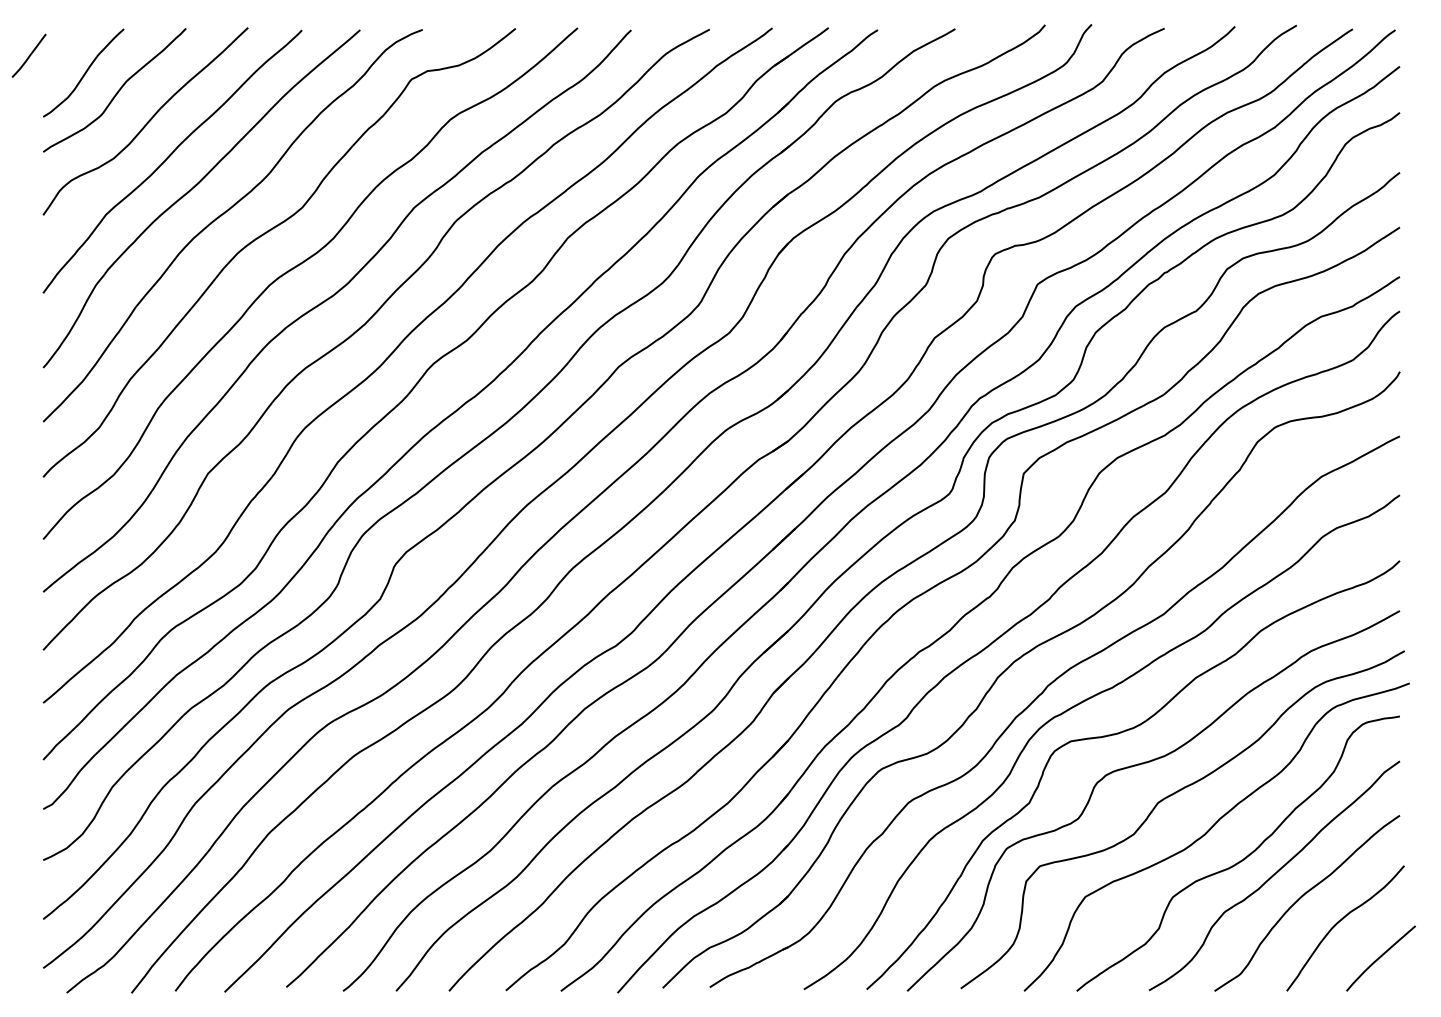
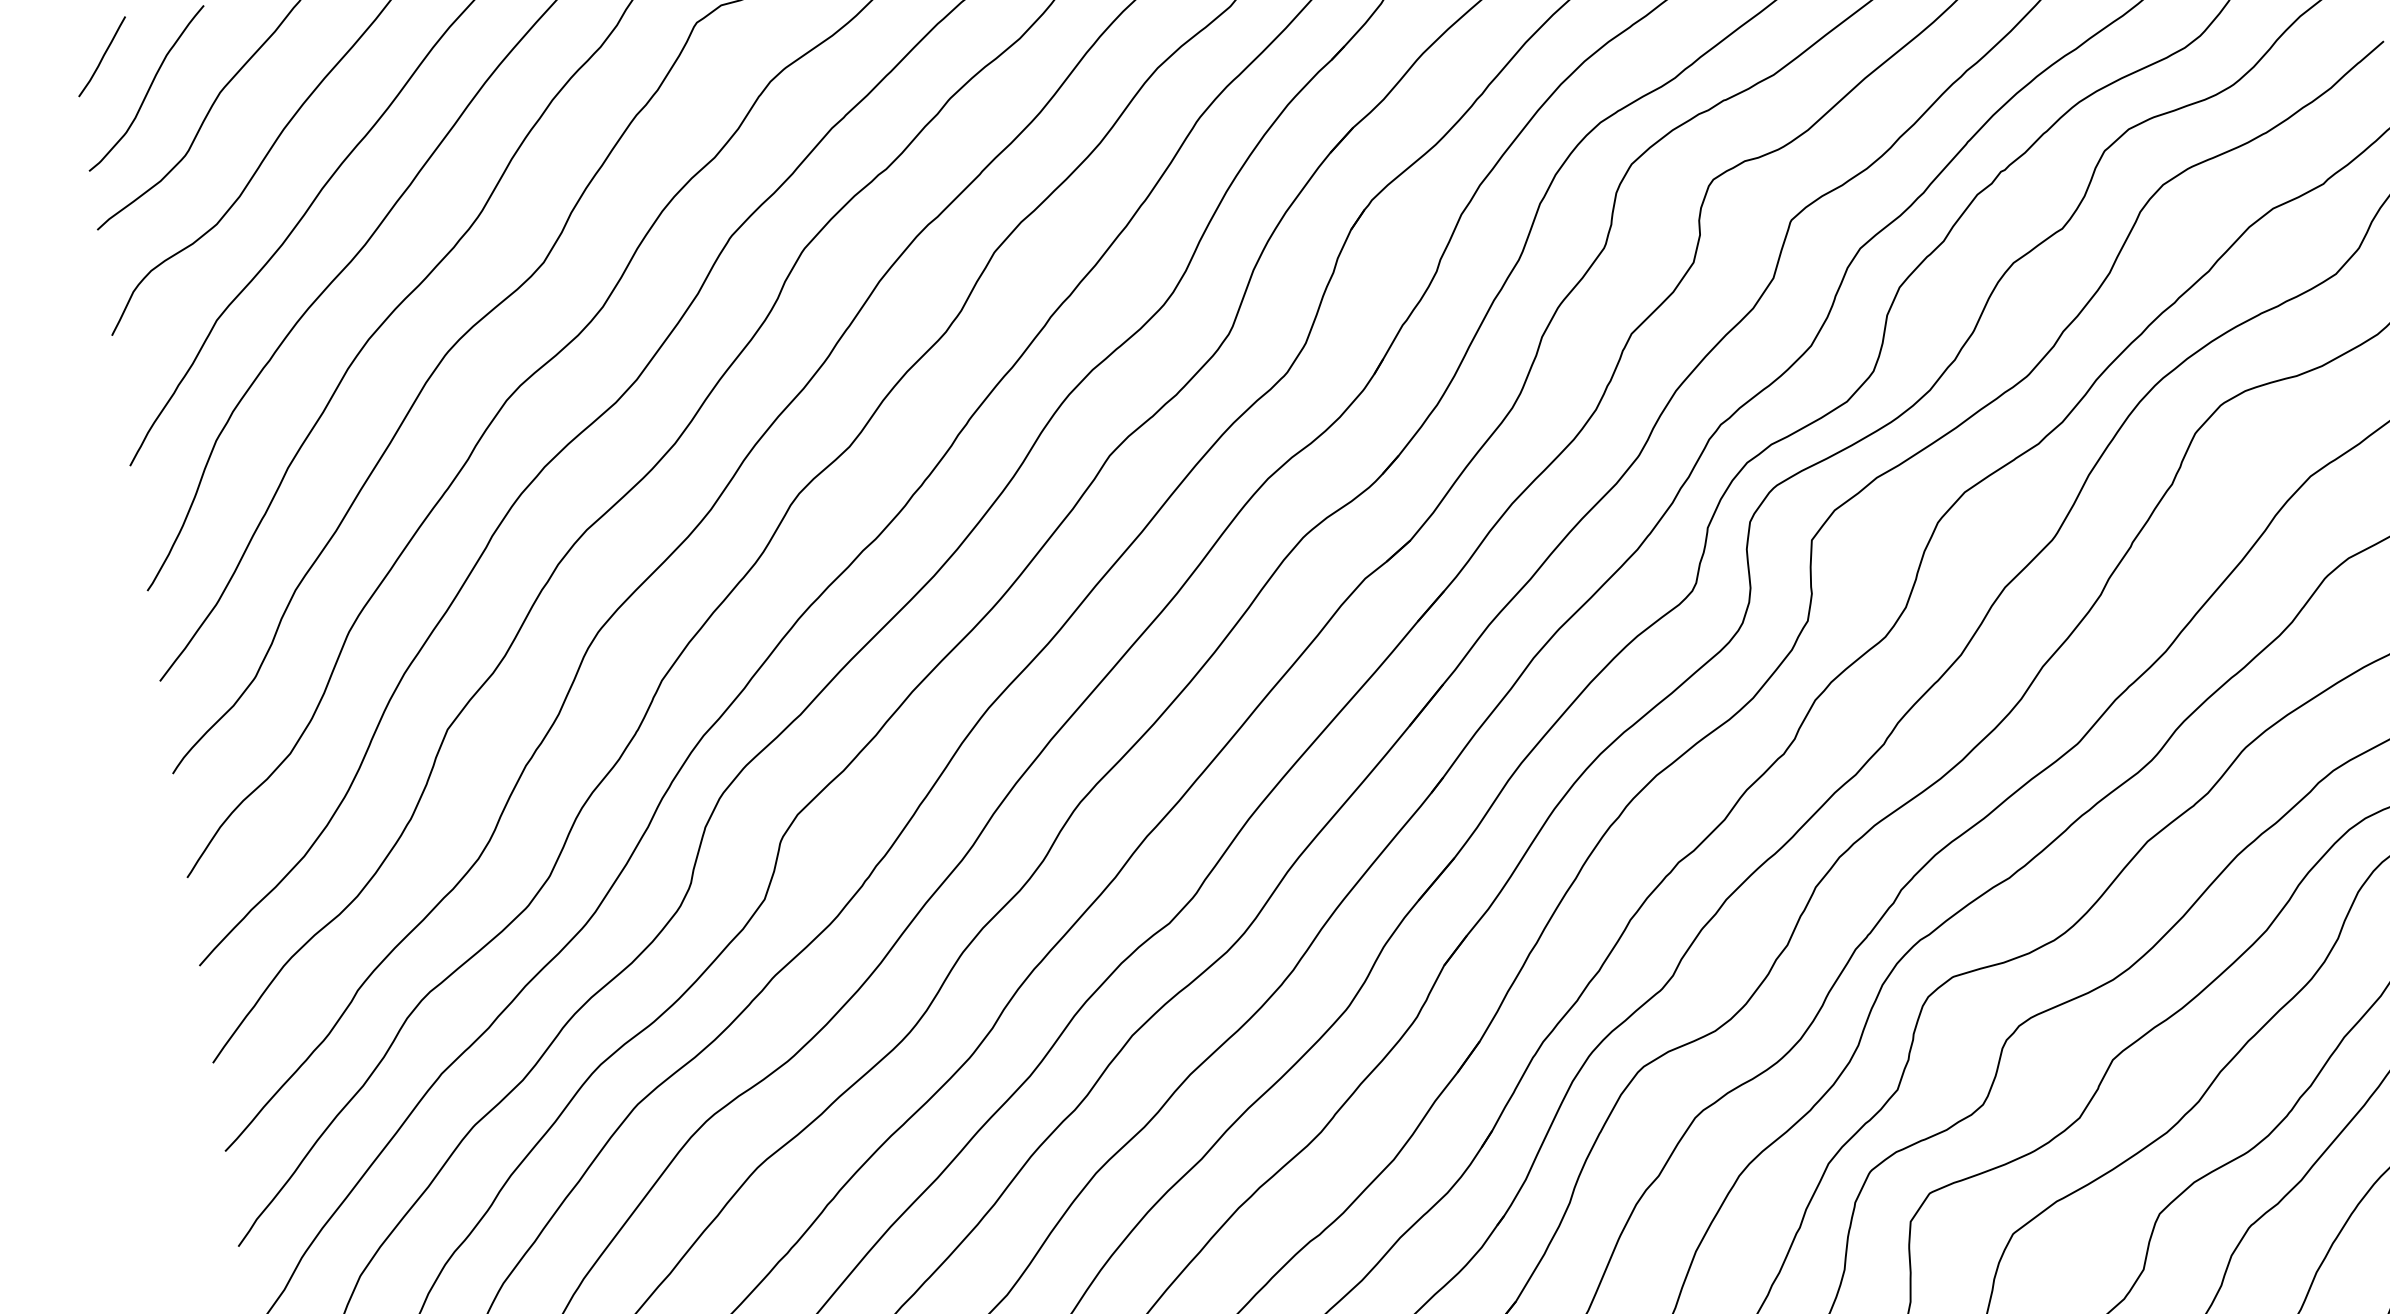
curve: (28, 55) -> (100, 56), moved

